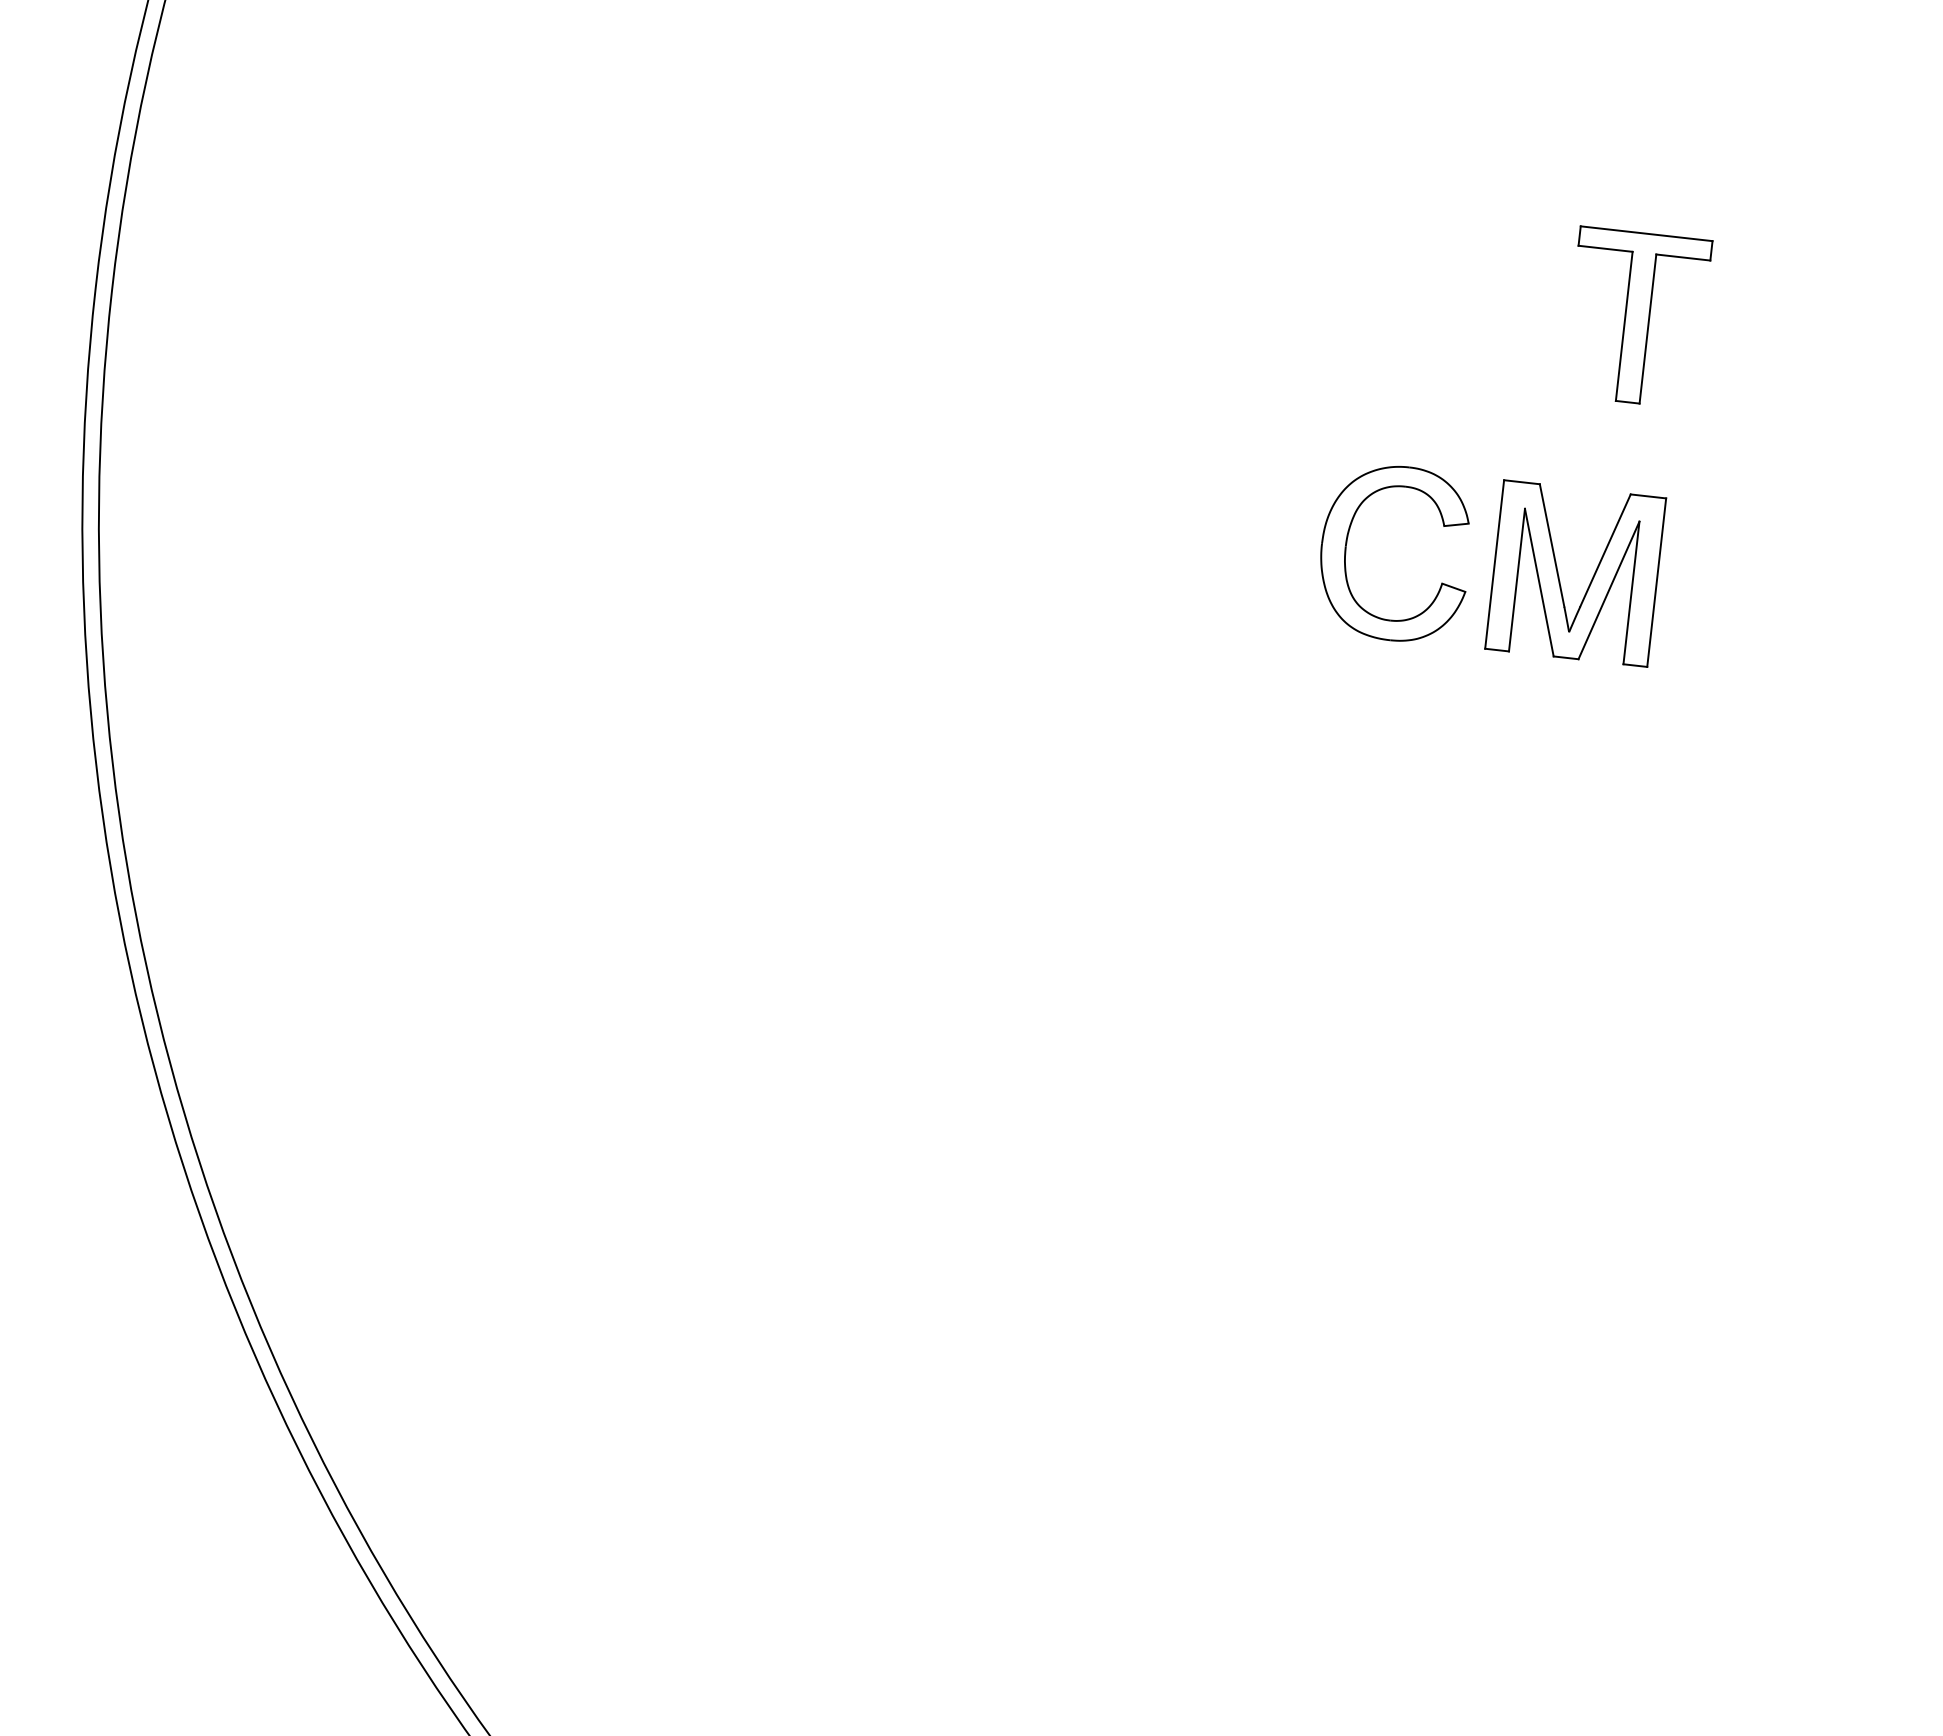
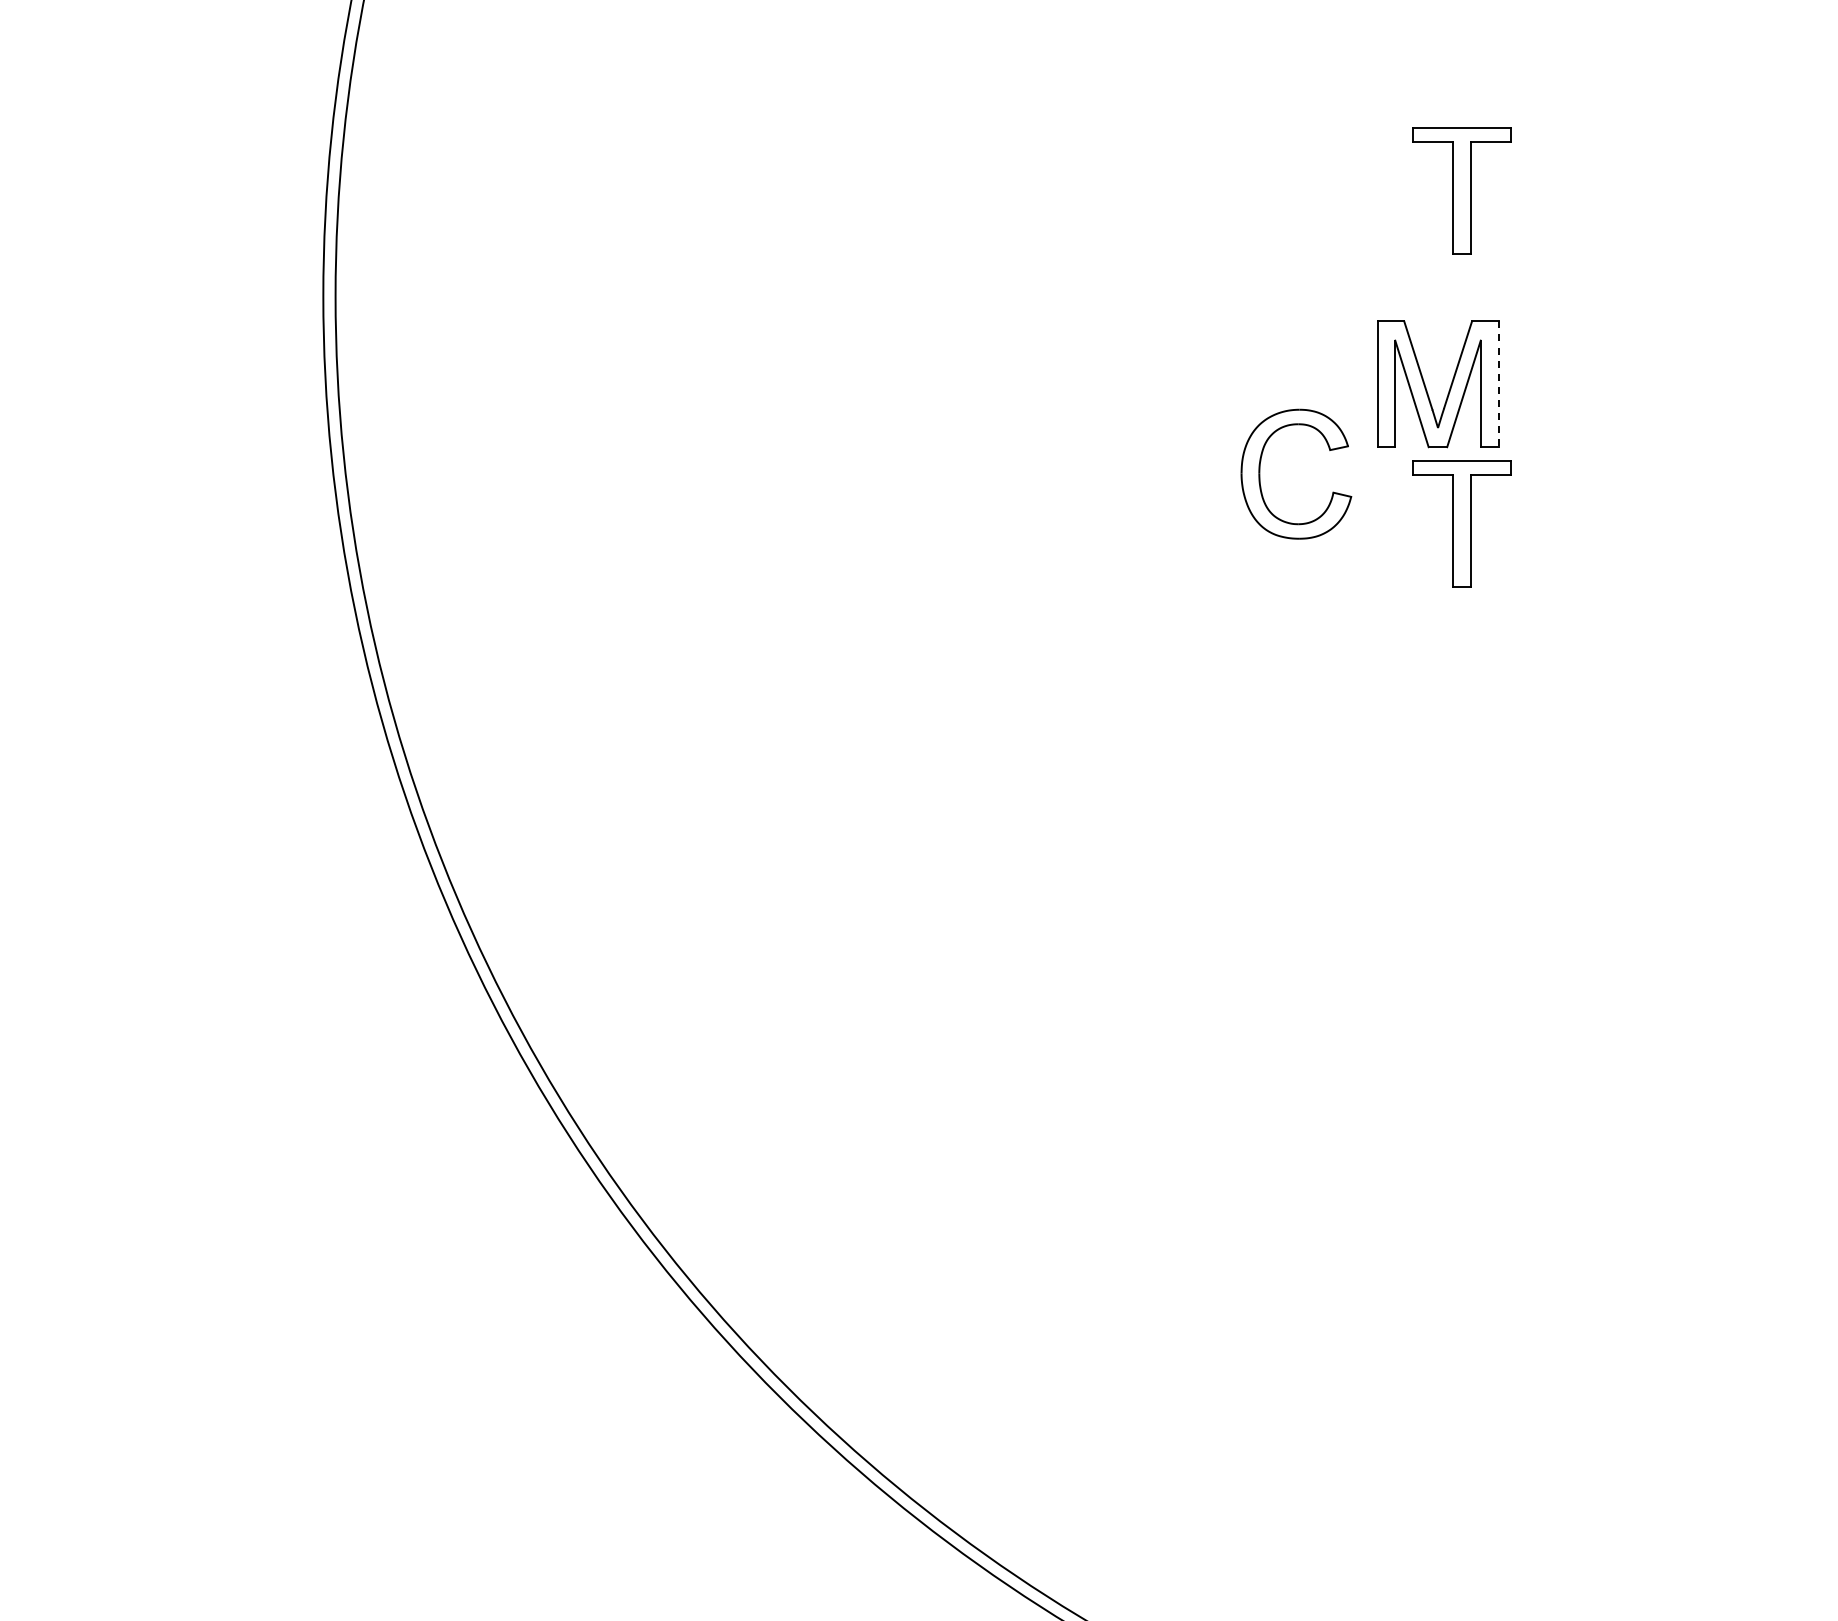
part: (1347, 546) -> (1260, 473), moved
line: (1656, 582) -> (1498, 384), solid -> dashed
part: (1586, 763) -> (1461, 523), added

